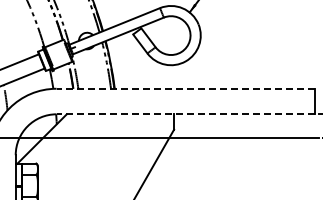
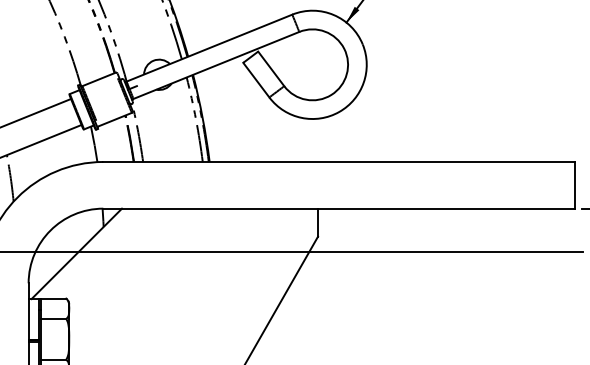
line: (185, 88) -> (338, 161), dashed -> solid
line: (185, 114) -> (338, 208), dashed -> solid

